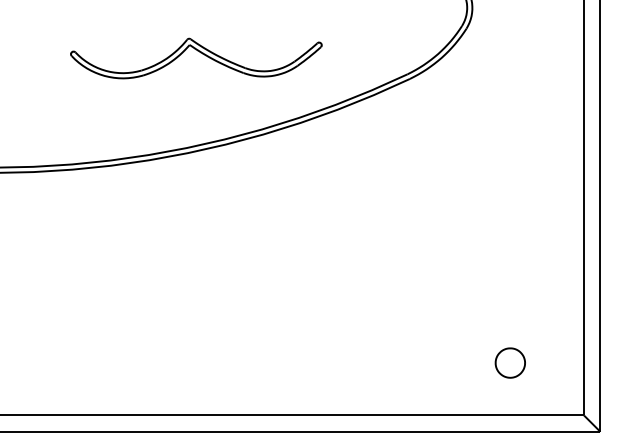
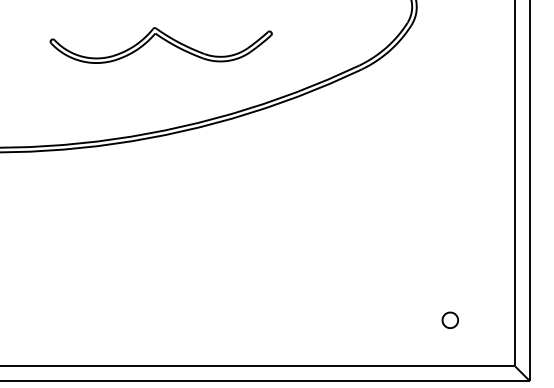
part: (197, 51) -> (162, 39), moved
part: (510, 363) -> (450, 320), size x0.6

